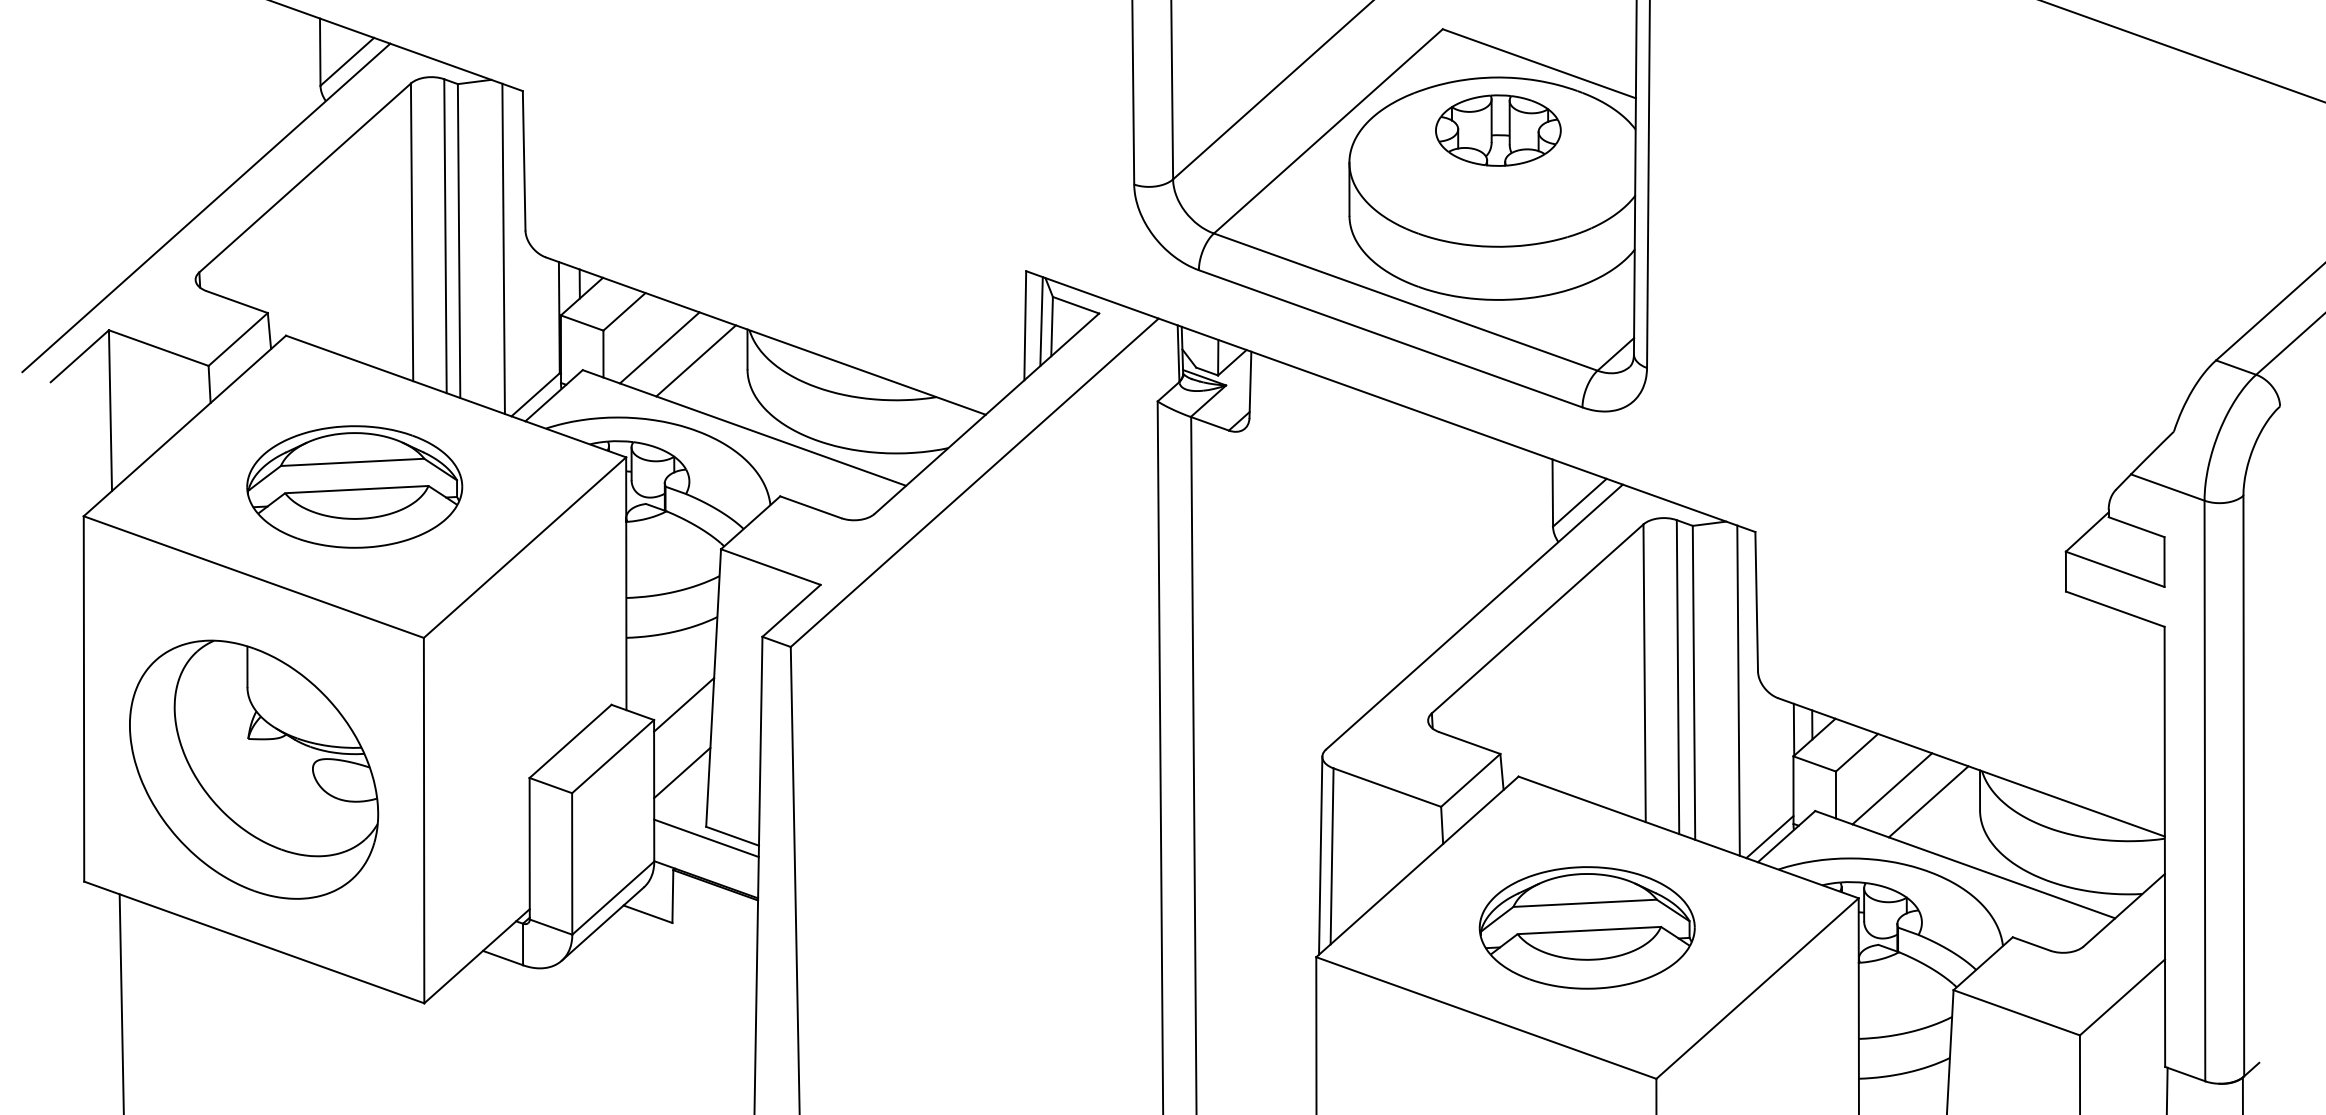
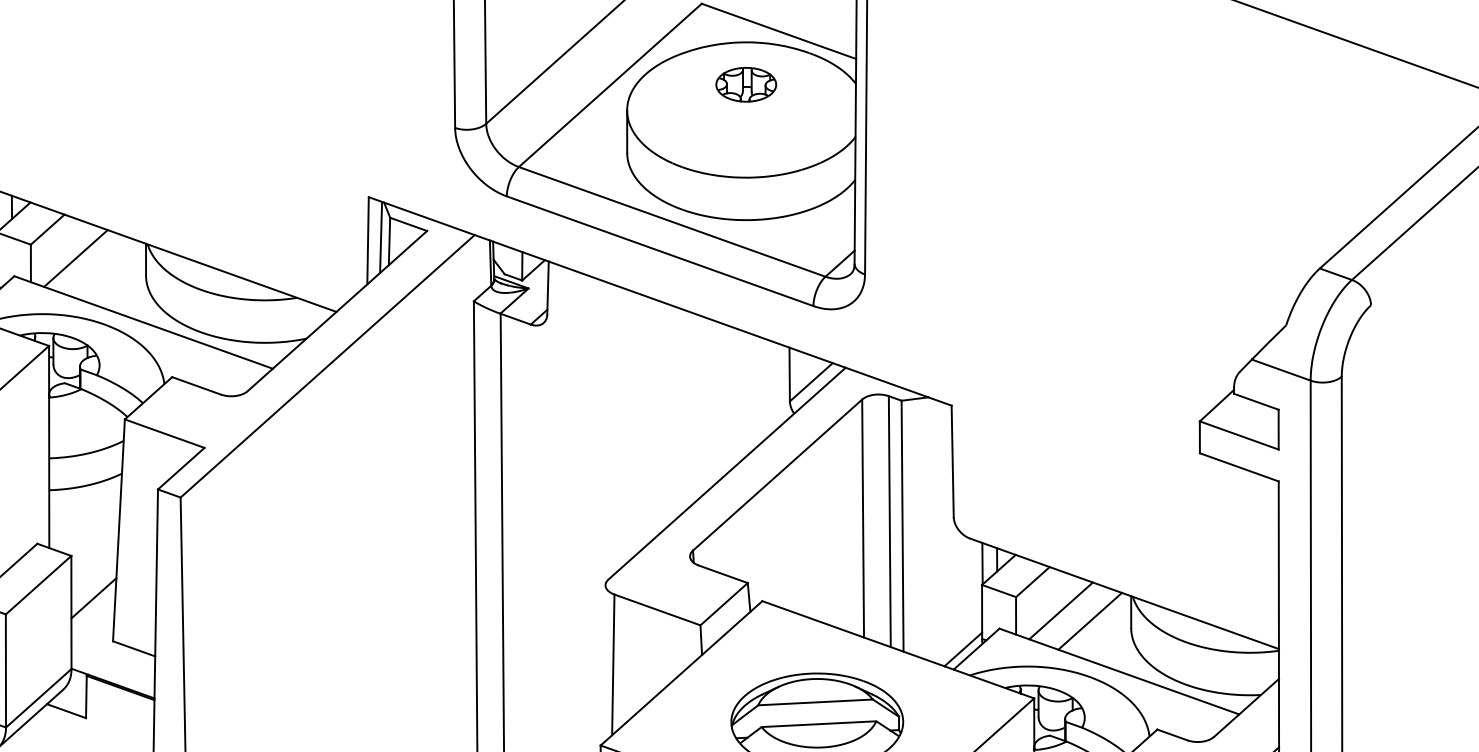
part: (1498, 130) -> (746, 84), size x0.6
line: (695, 360) -> (104, 268), removed
line: (1738, 690) -> (938, 532), removed
line: (684, 704) -> (95, 543), removed
line: (706, 838) -> (113, 650), removed
line: (1320, 855) -> (604, 664), removed

